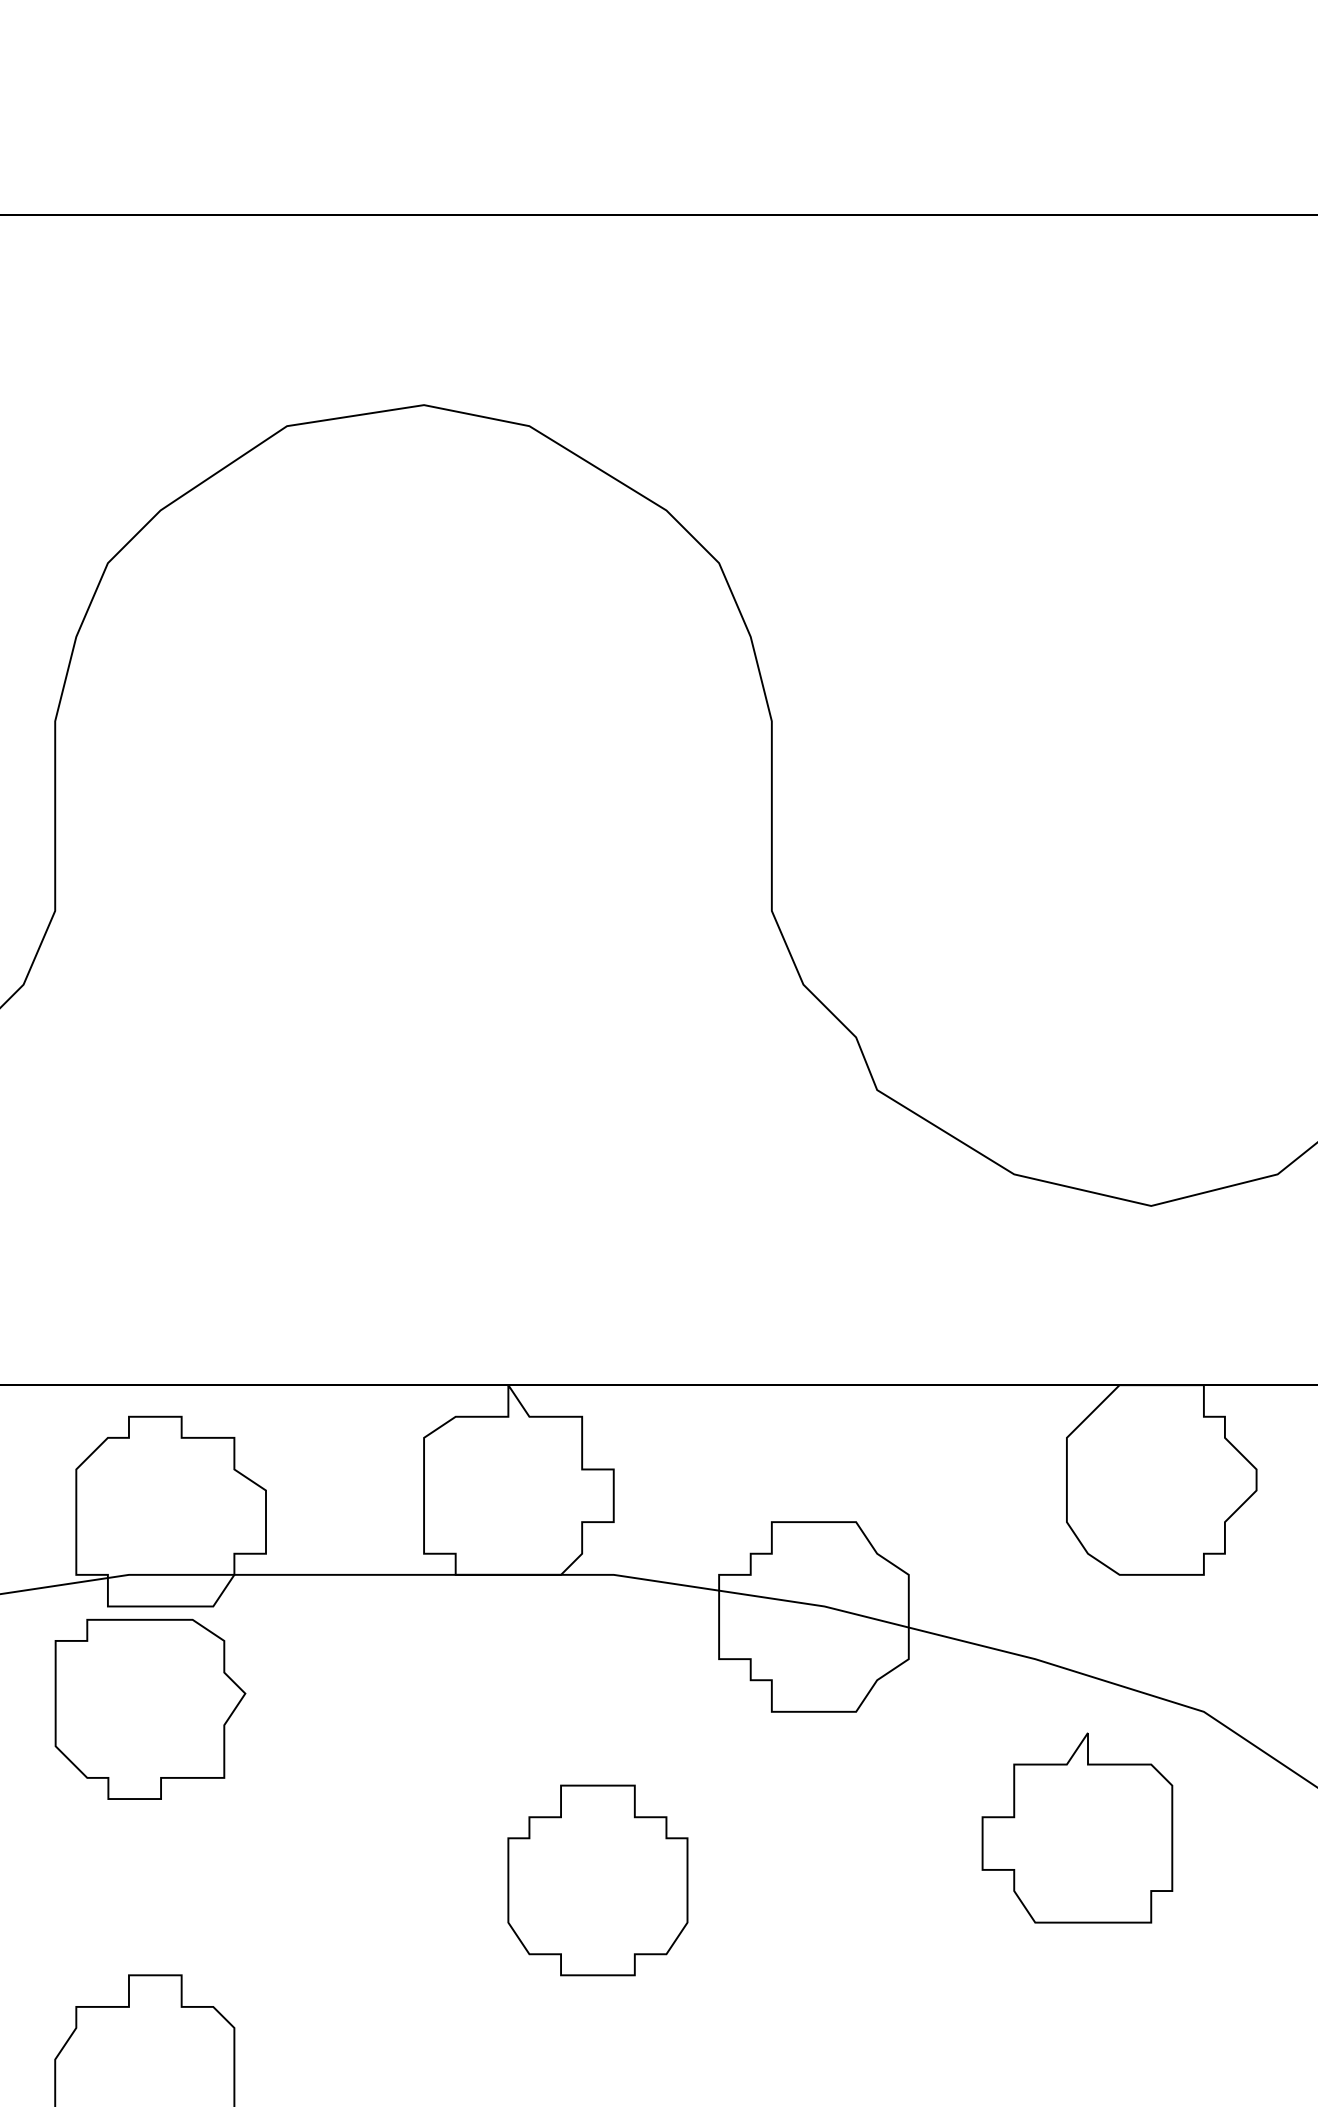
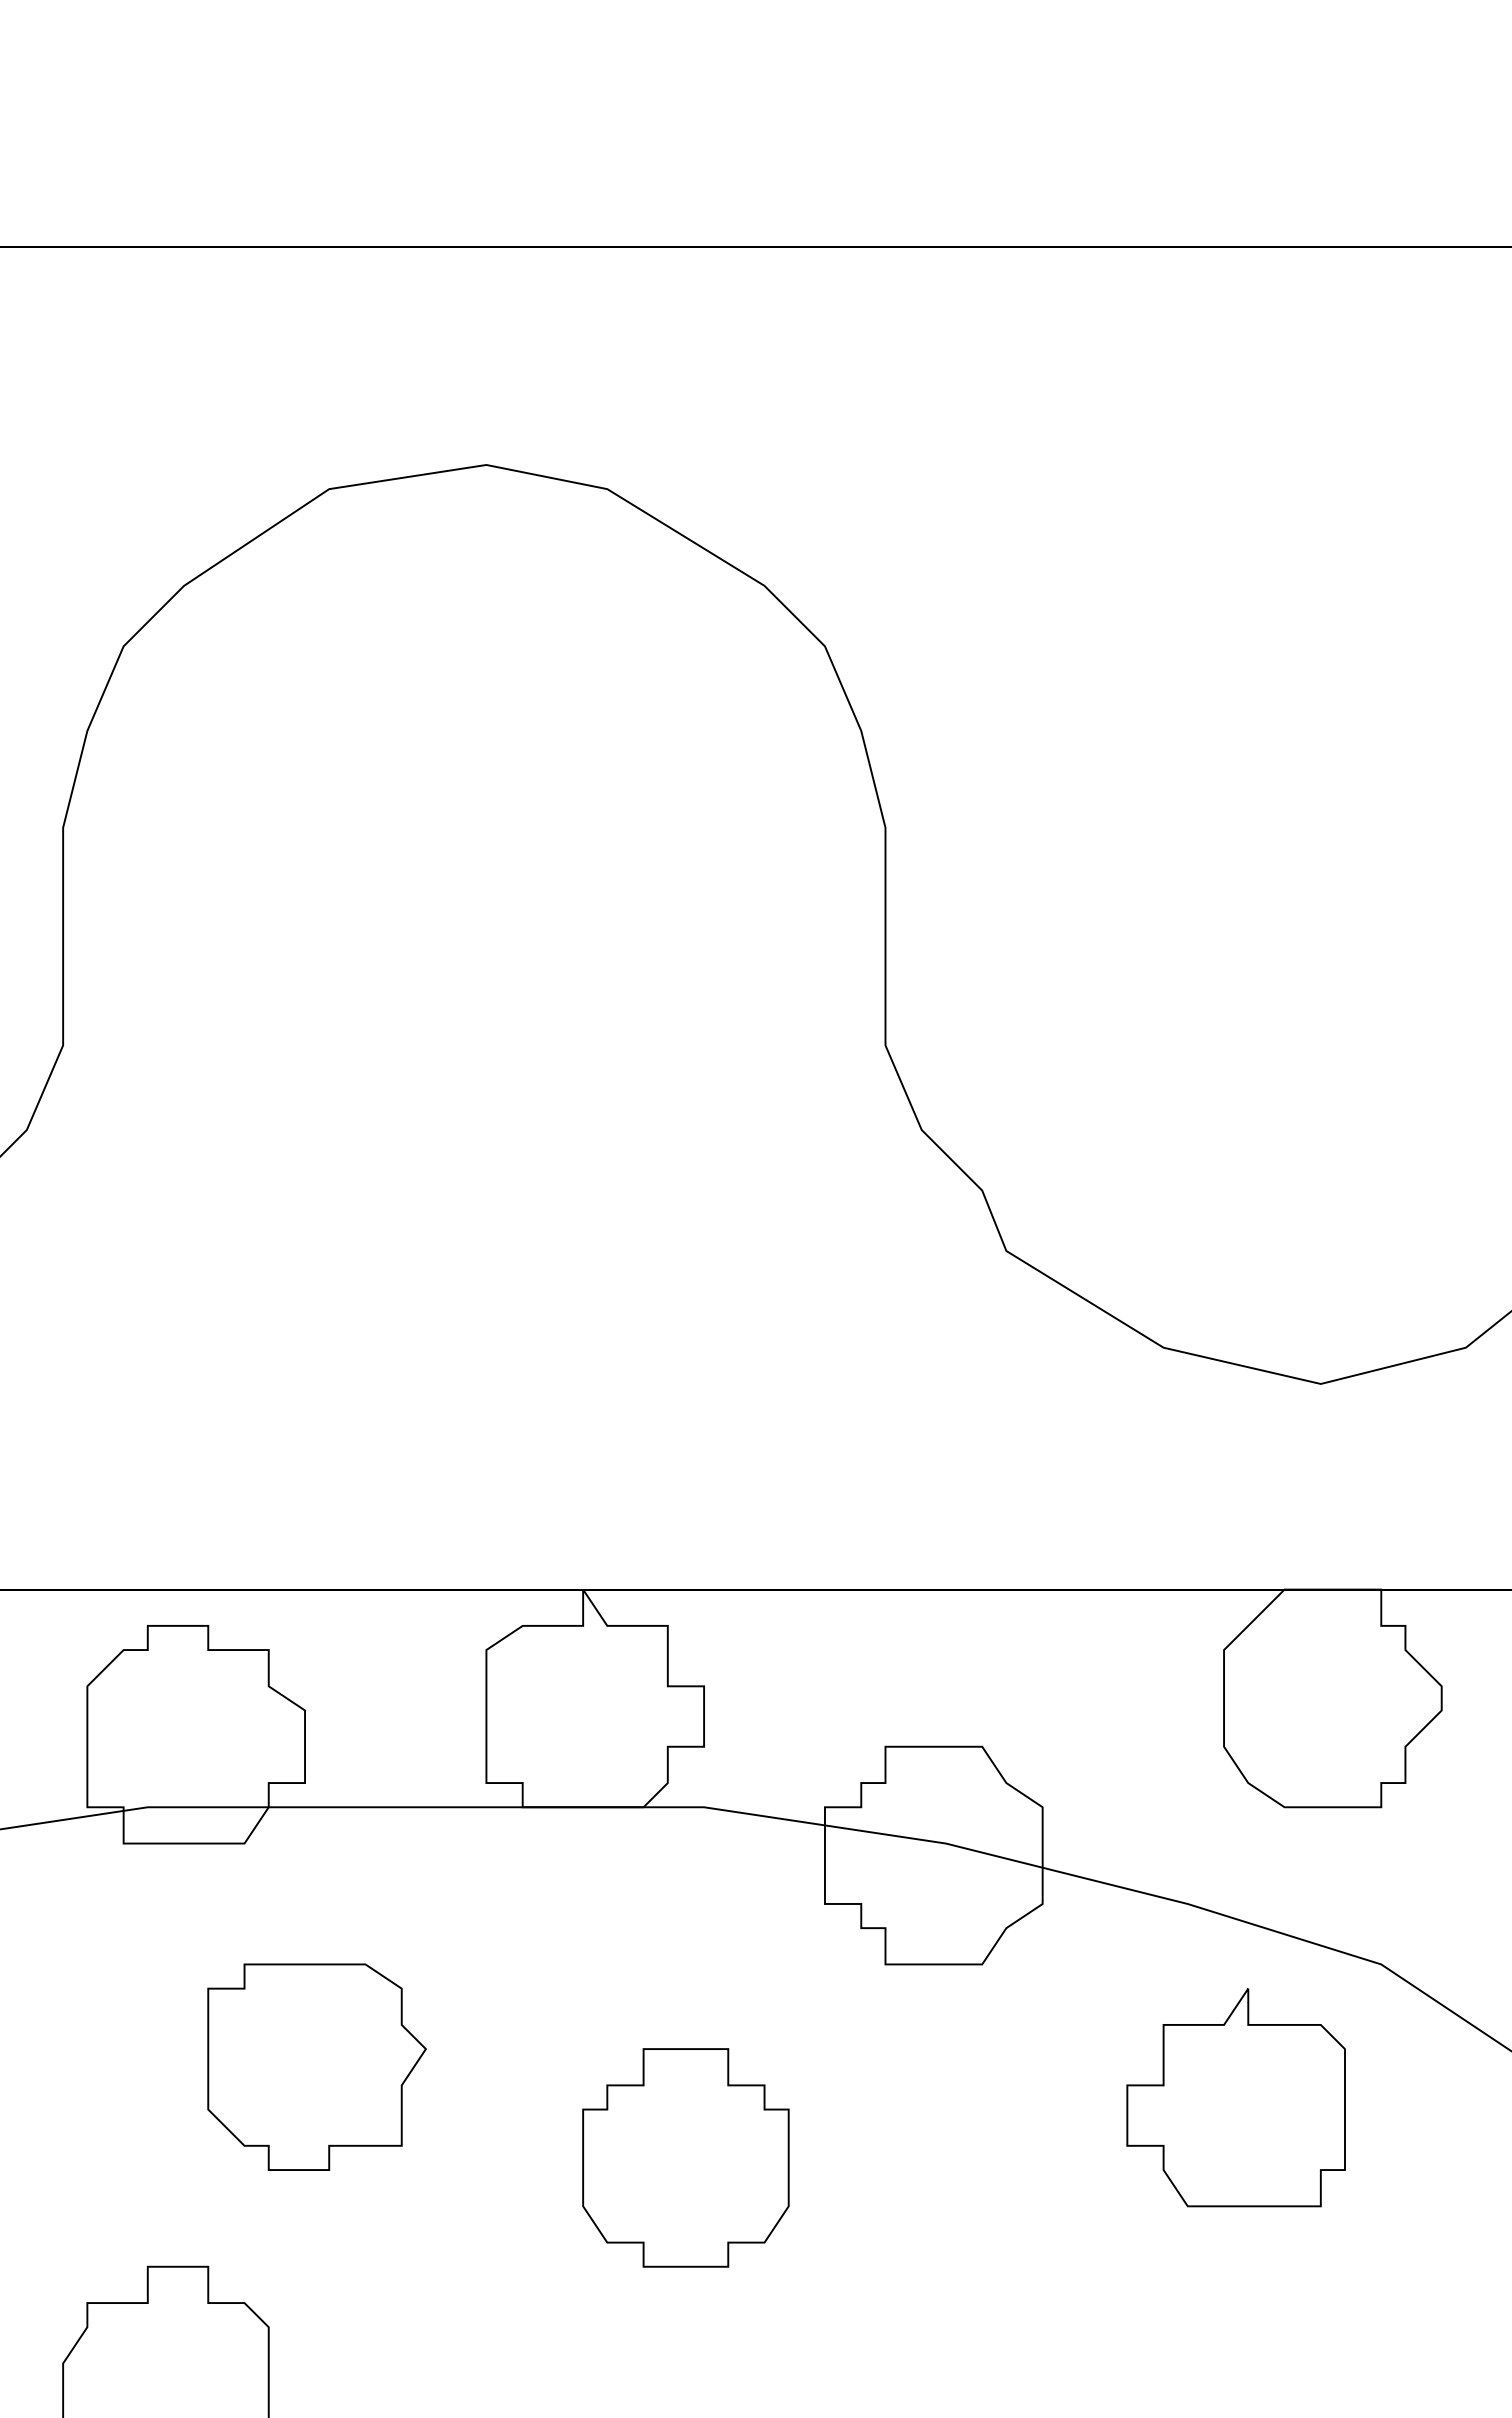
part: (150, 1708) -> (317, 2066), moved

